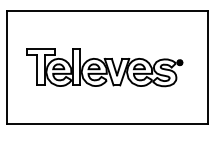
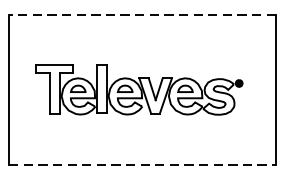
line: (106, 10) -> (141, 14), solid -> dashed
line: (107, 123) -> (142, 164), solid -> dashed

